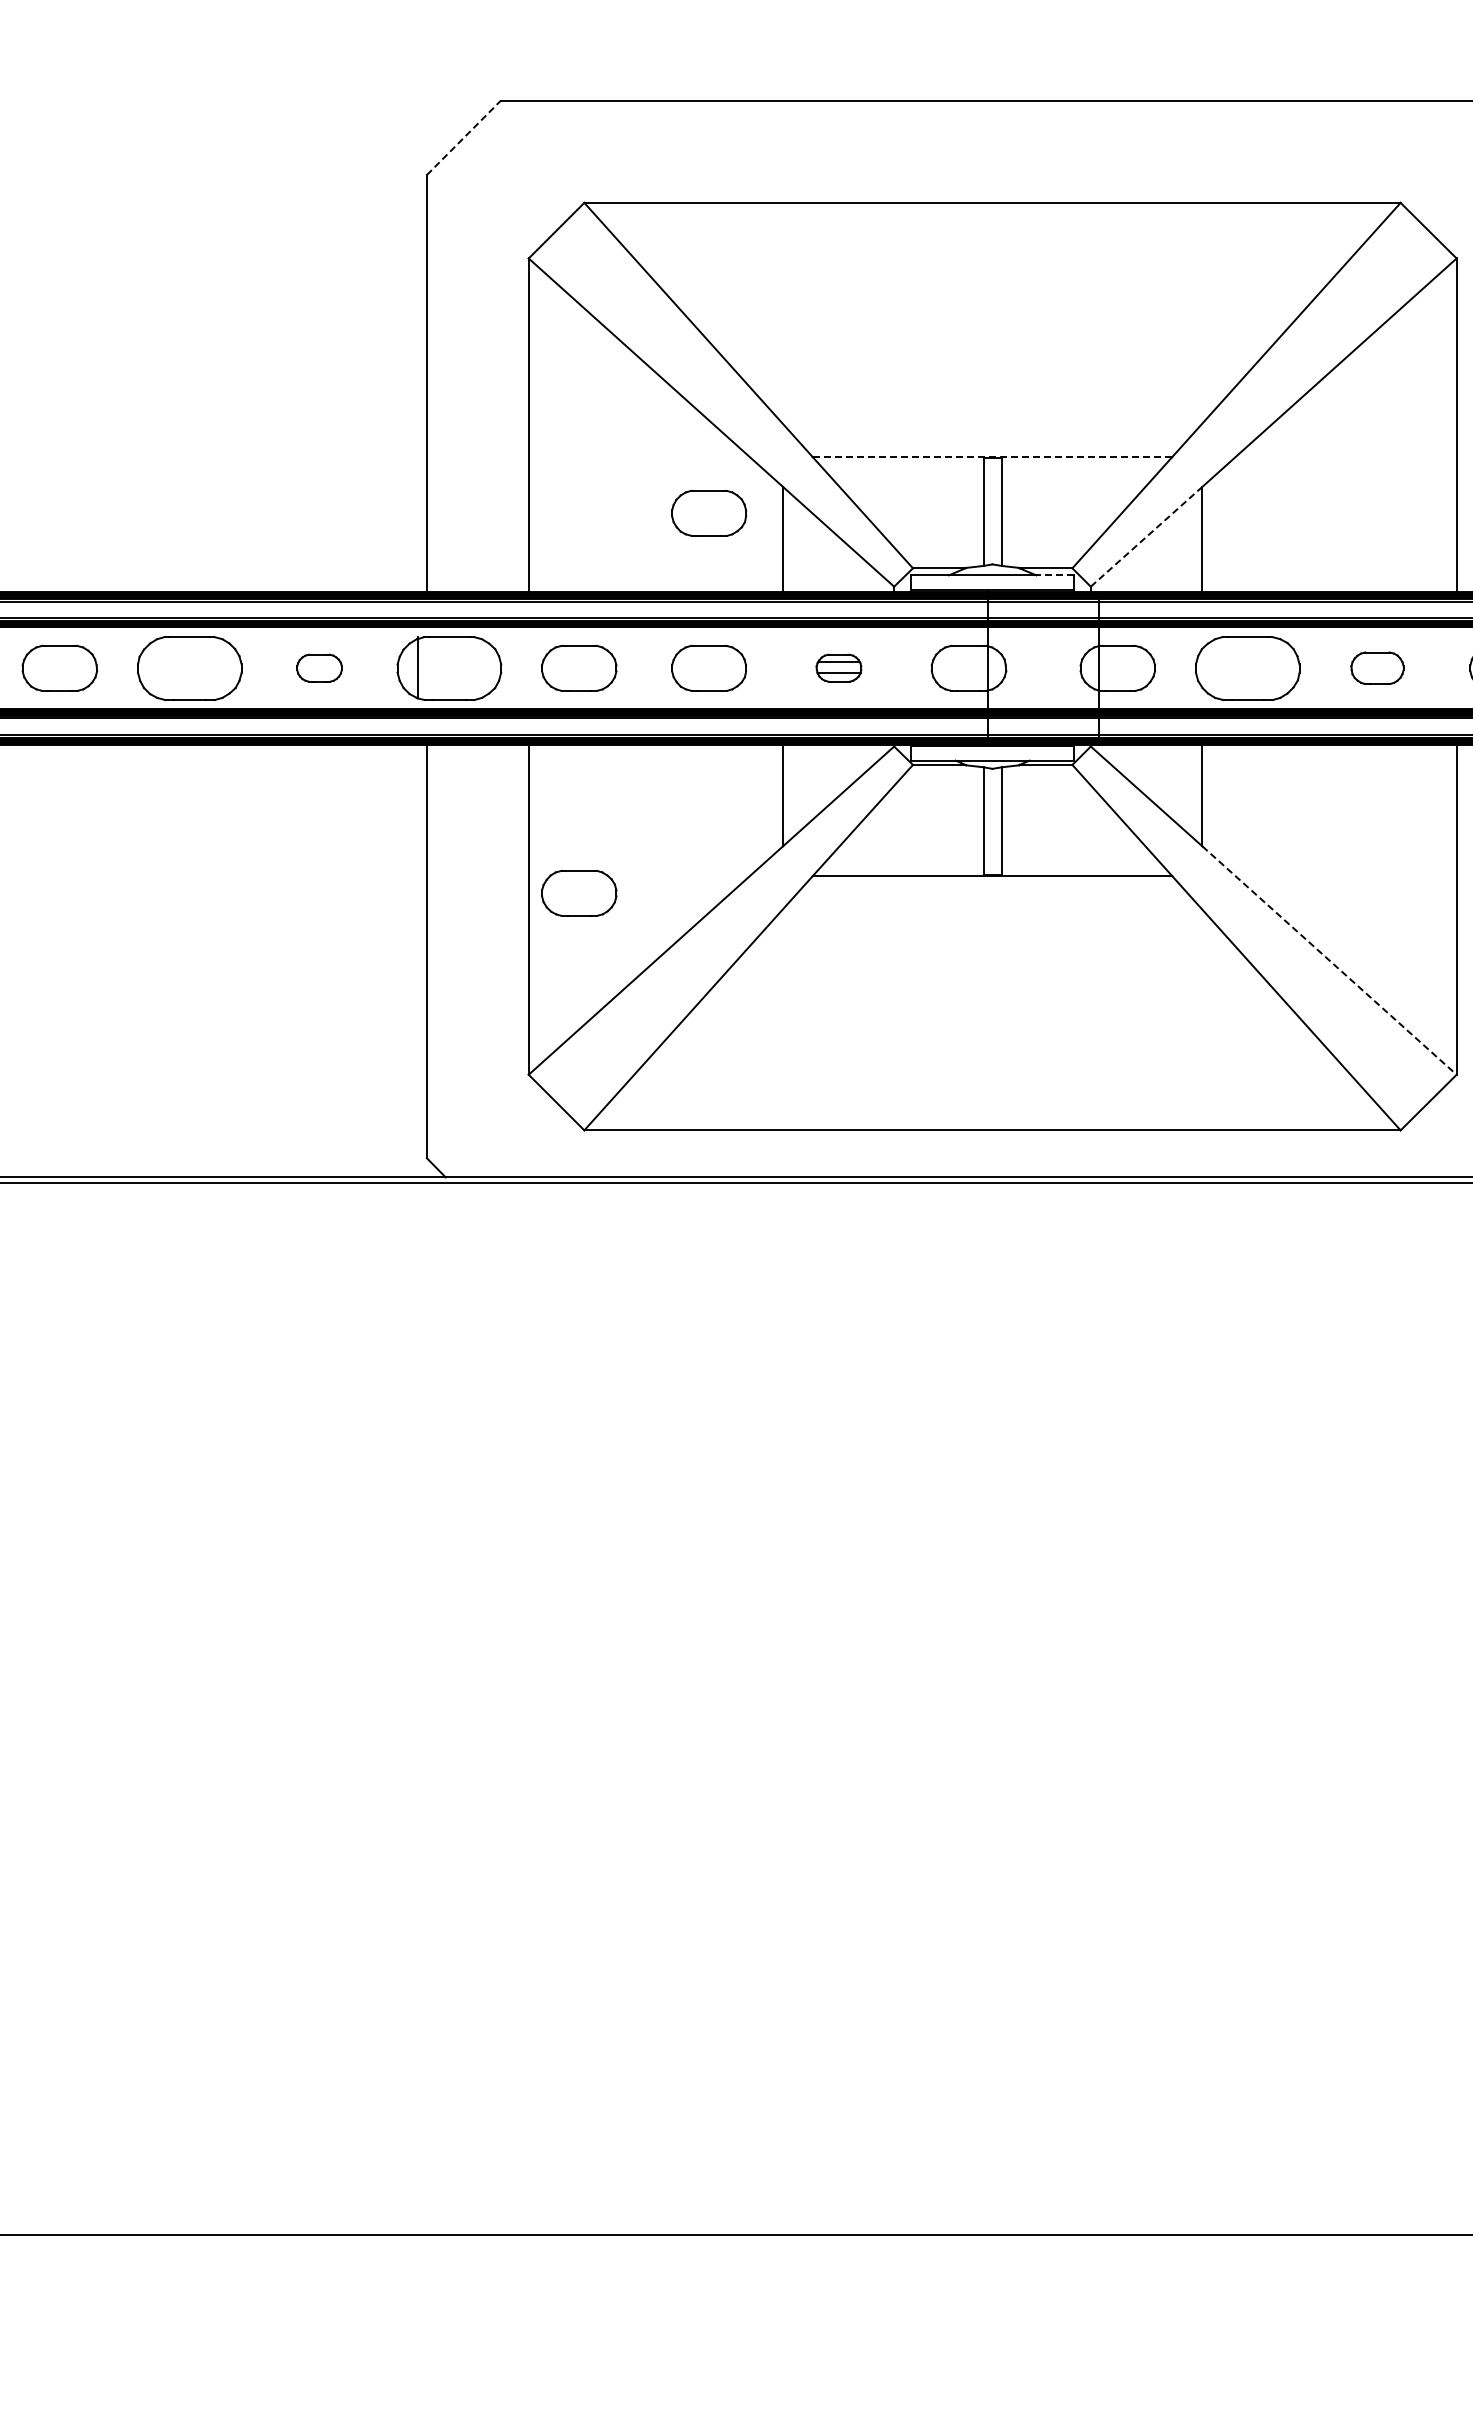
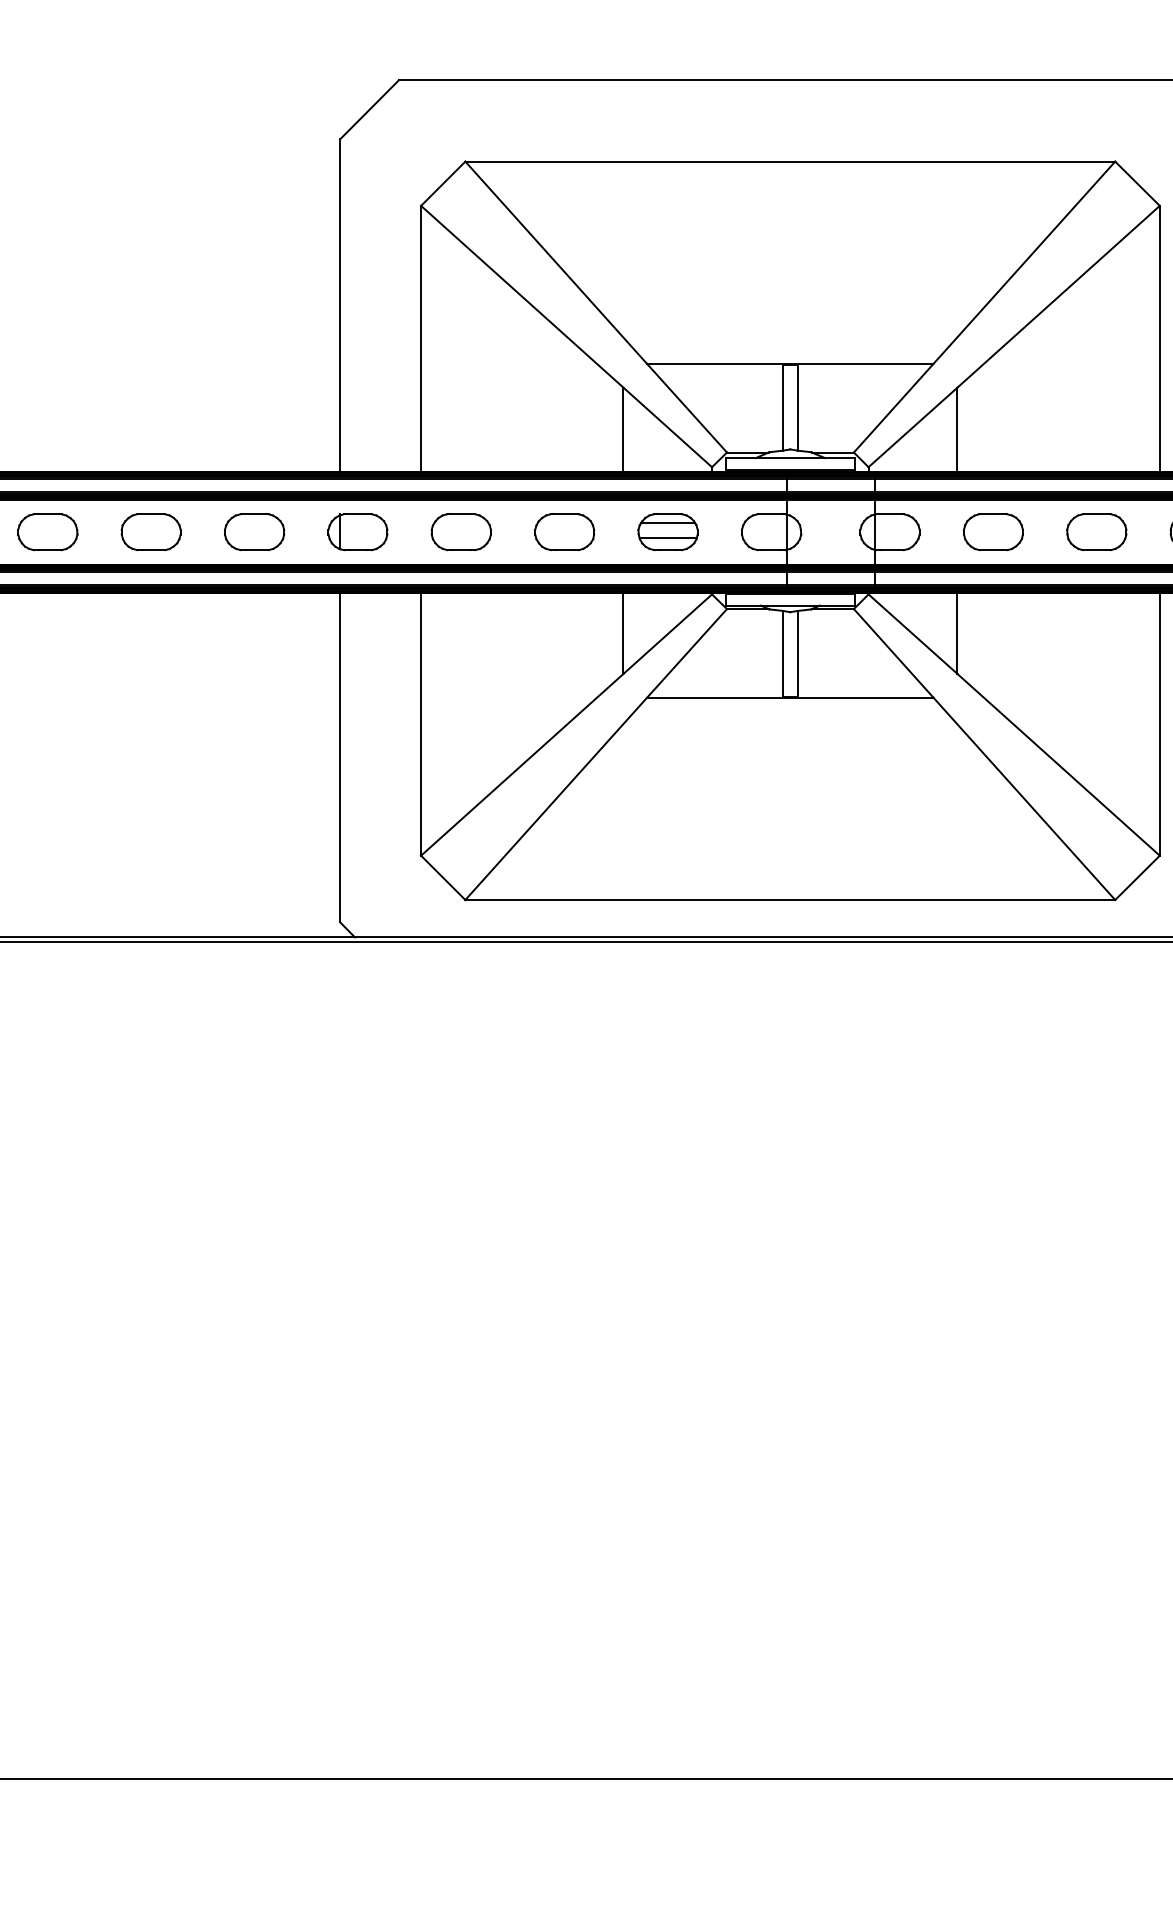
line: (464, 137) -> (369, 109), dashed -> solid
line: (992, 457) -> (790, 364), dashed -> solid
part: (709, 512) -> (565, 408), removed
line: (1146, 536) -> (912, 427), dashed -> solid
line: (1055, 575) -> (840, 458), dashed -> solid
part: (189, 667) -> (151, 531), size x0.71
part: (319, 667) -> (254, 531), size x1.67
part: (449, 667) -> (358, 531), size x0.71
part: (838, 667) -> (667, 531), size x1.67
part: (1247, 667) -> (993, 531), size x0.71
part: (1377, 667) -> (1096, 531), size x1.43
part: (579, 892) -> (461, 710), removed
line: (1329, 960) -> (1058, 764), dashed -> solid

